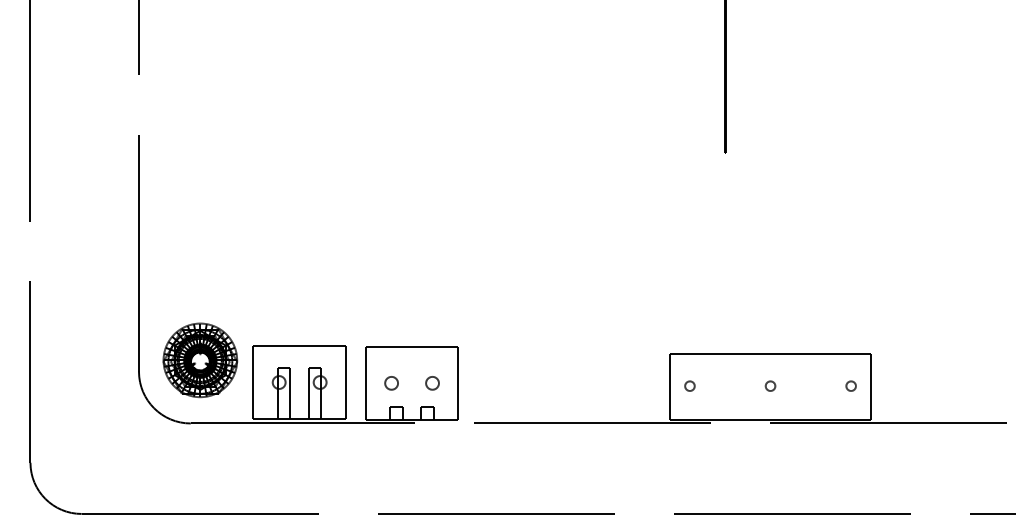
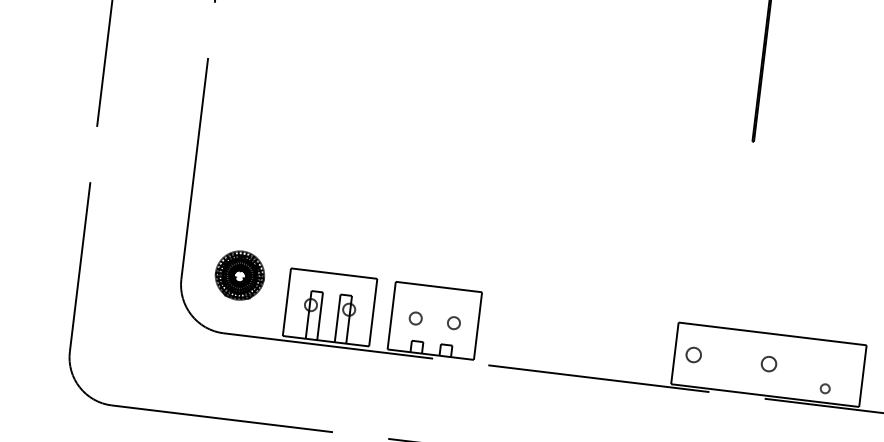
part: (200, 360) -> (240, 275), size x0.7
circle: (689, 385) -> (693, 354), size x1.6
circle: (770, 385) -> (769, 363), size x1.6
circle: (850, 385) -> (824, 388), moved

